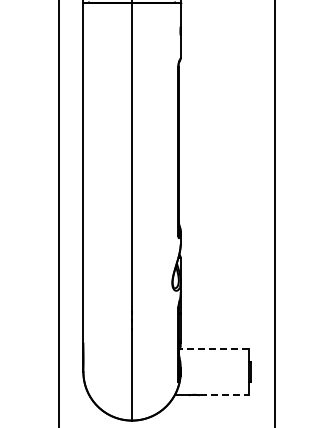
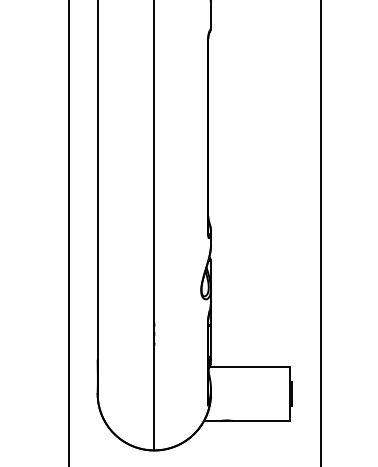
line: (214, 348) -> (250, 366), dashed -> solid
line: (224, 395) -> (261, 421), dashed -> solid

